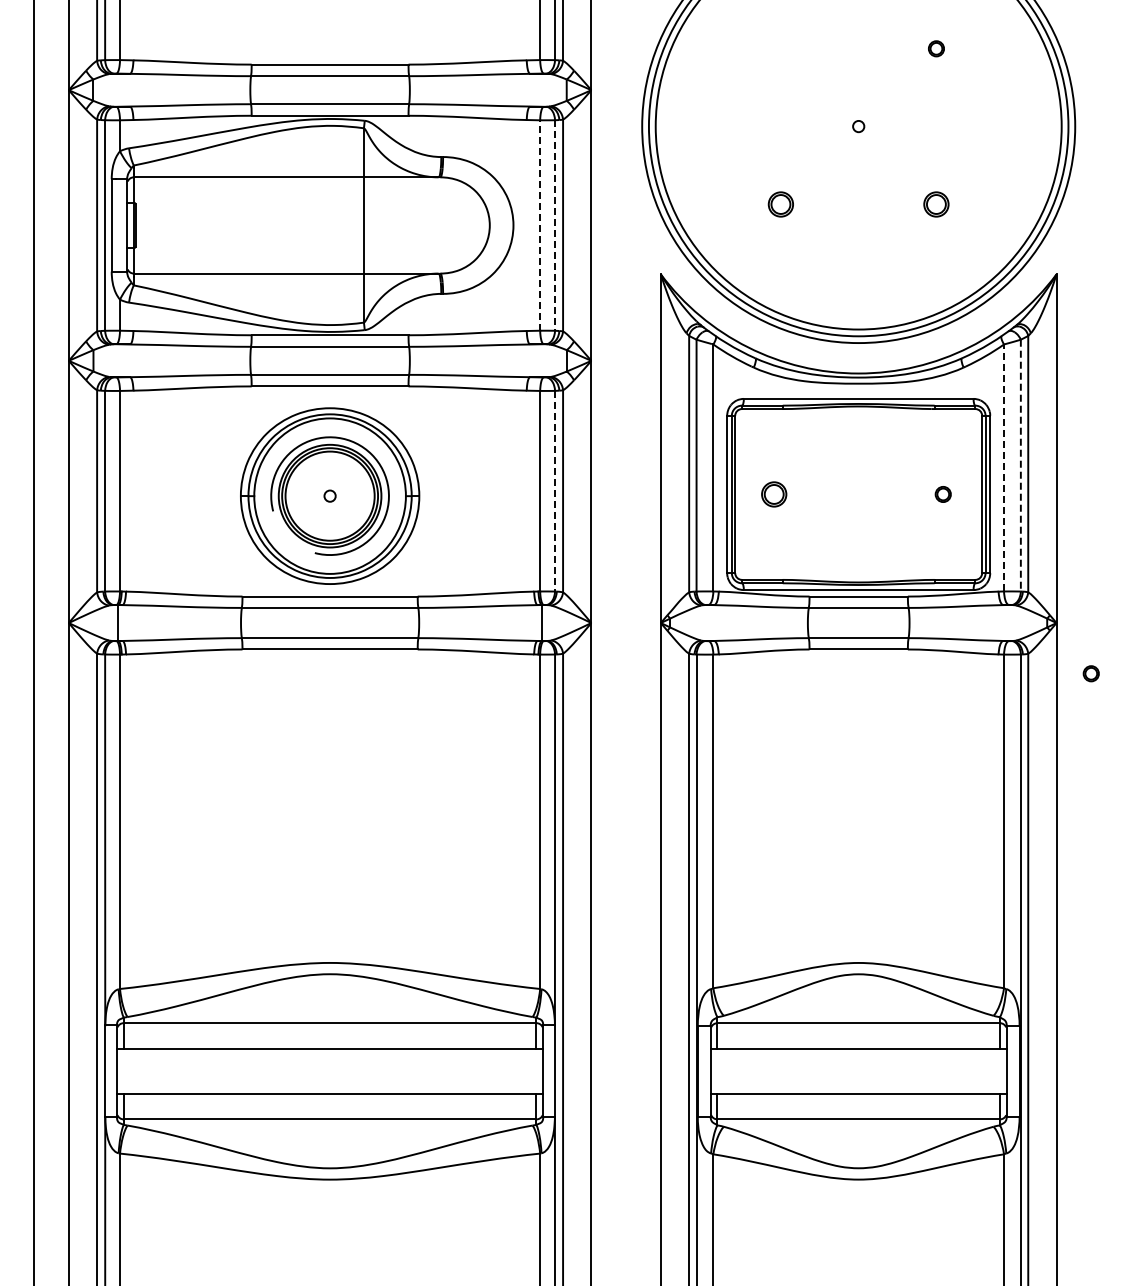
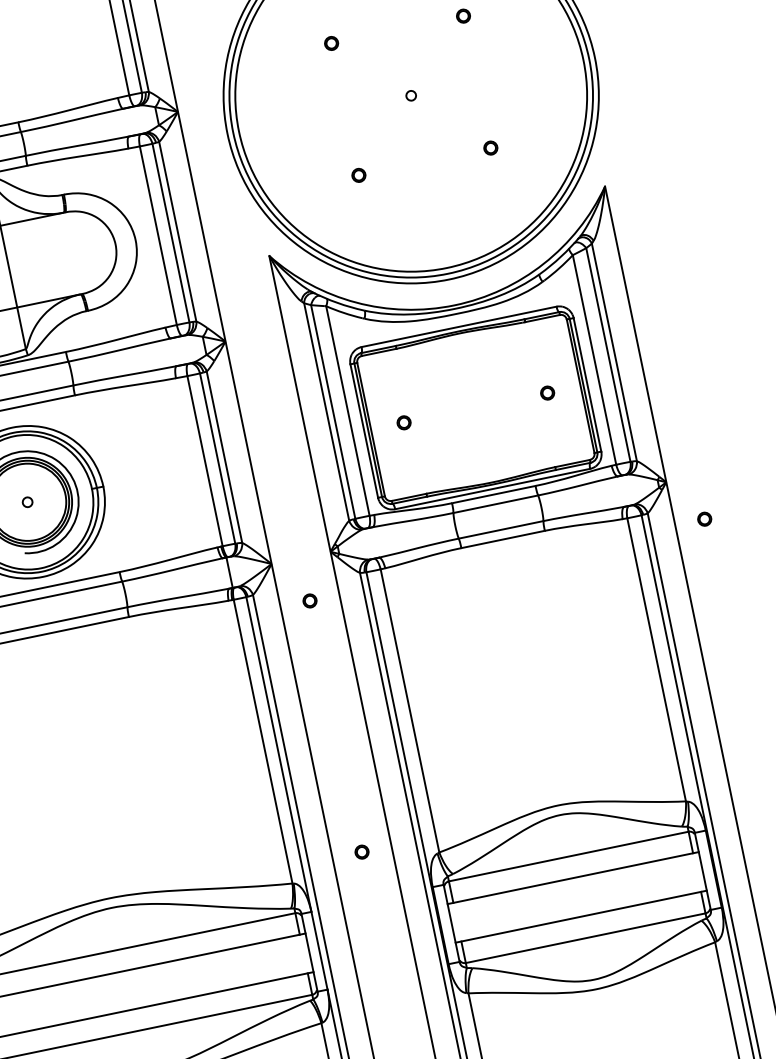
circle: (780, 48) -> (331, 43), added
circle: (780, 203) -> (358, 174), size x0.62
part: (936, 203) -> (490, 147), size x0.62
line: (540, 225) -> (158, 235), dashed -> solid
line: (555, 226) -> (171, 233), dashed -> solid
line: (1020, 465) -> (608, 354), dashed -> solid
line: (1004, 467) -> (594, 359), dashed -> solid
line: (555, 491) -> (218, 458), dashed -> solid
part: (773, 494) -> (403, 422), size x0.62
circle: (625, 673) -> (309, 600), added
circle: (625, 969) -> (361, 852), added

